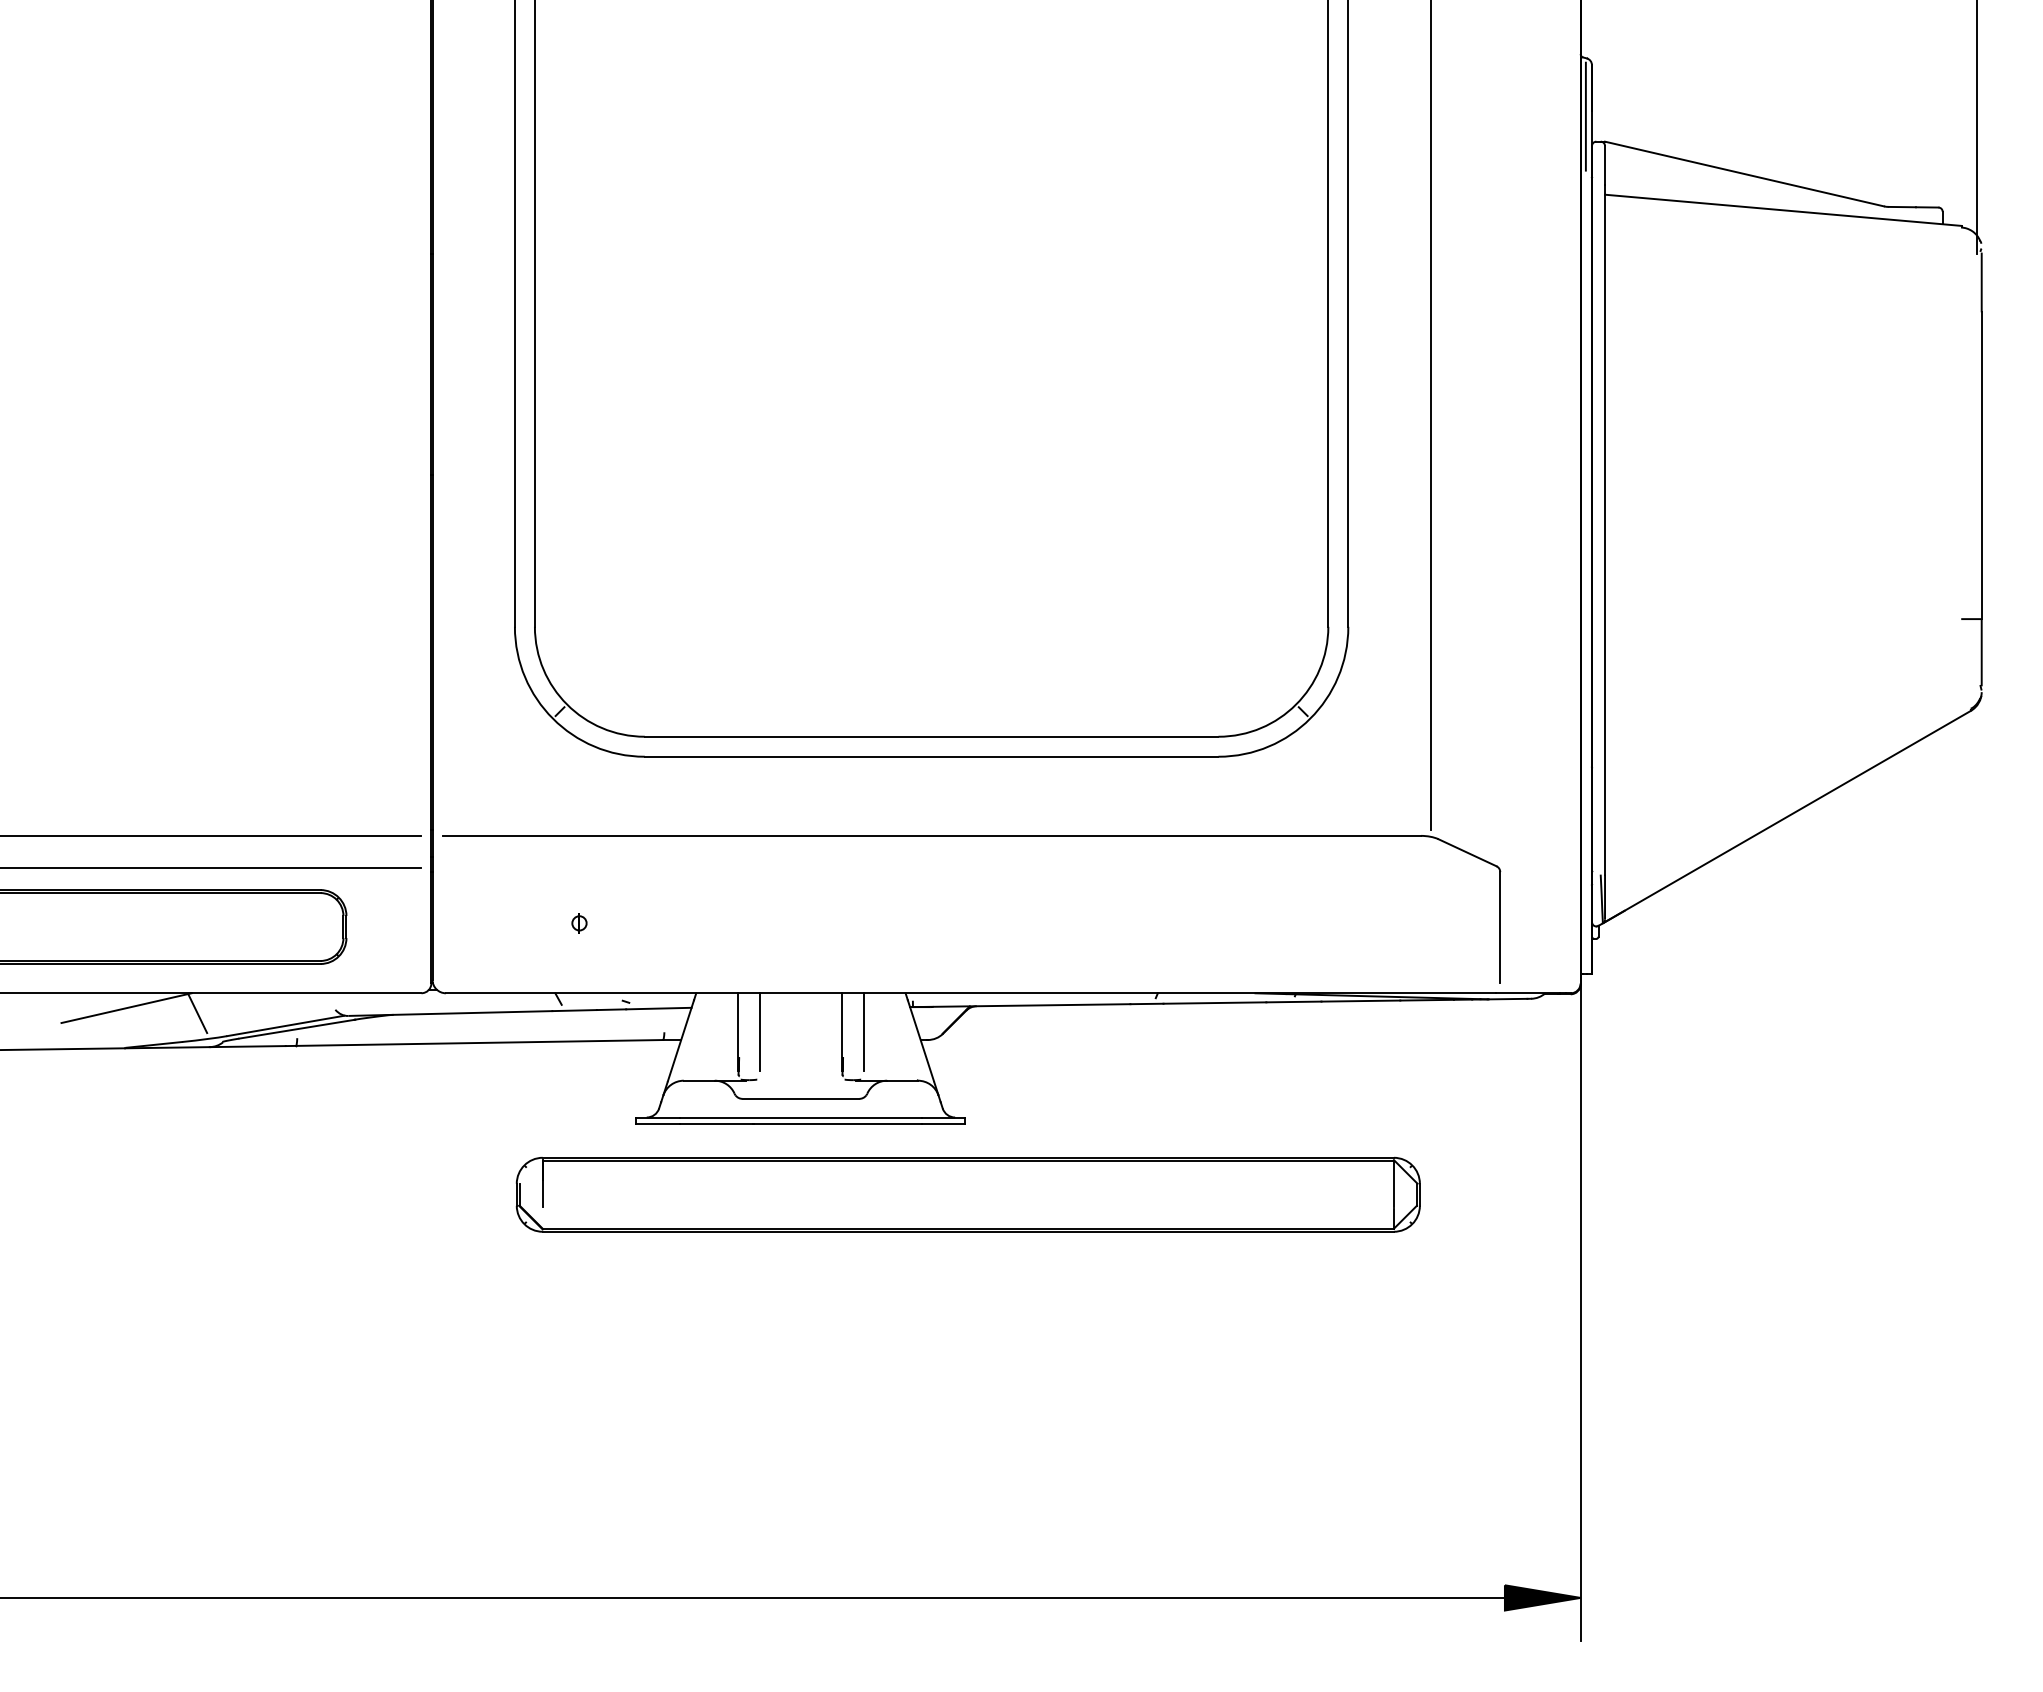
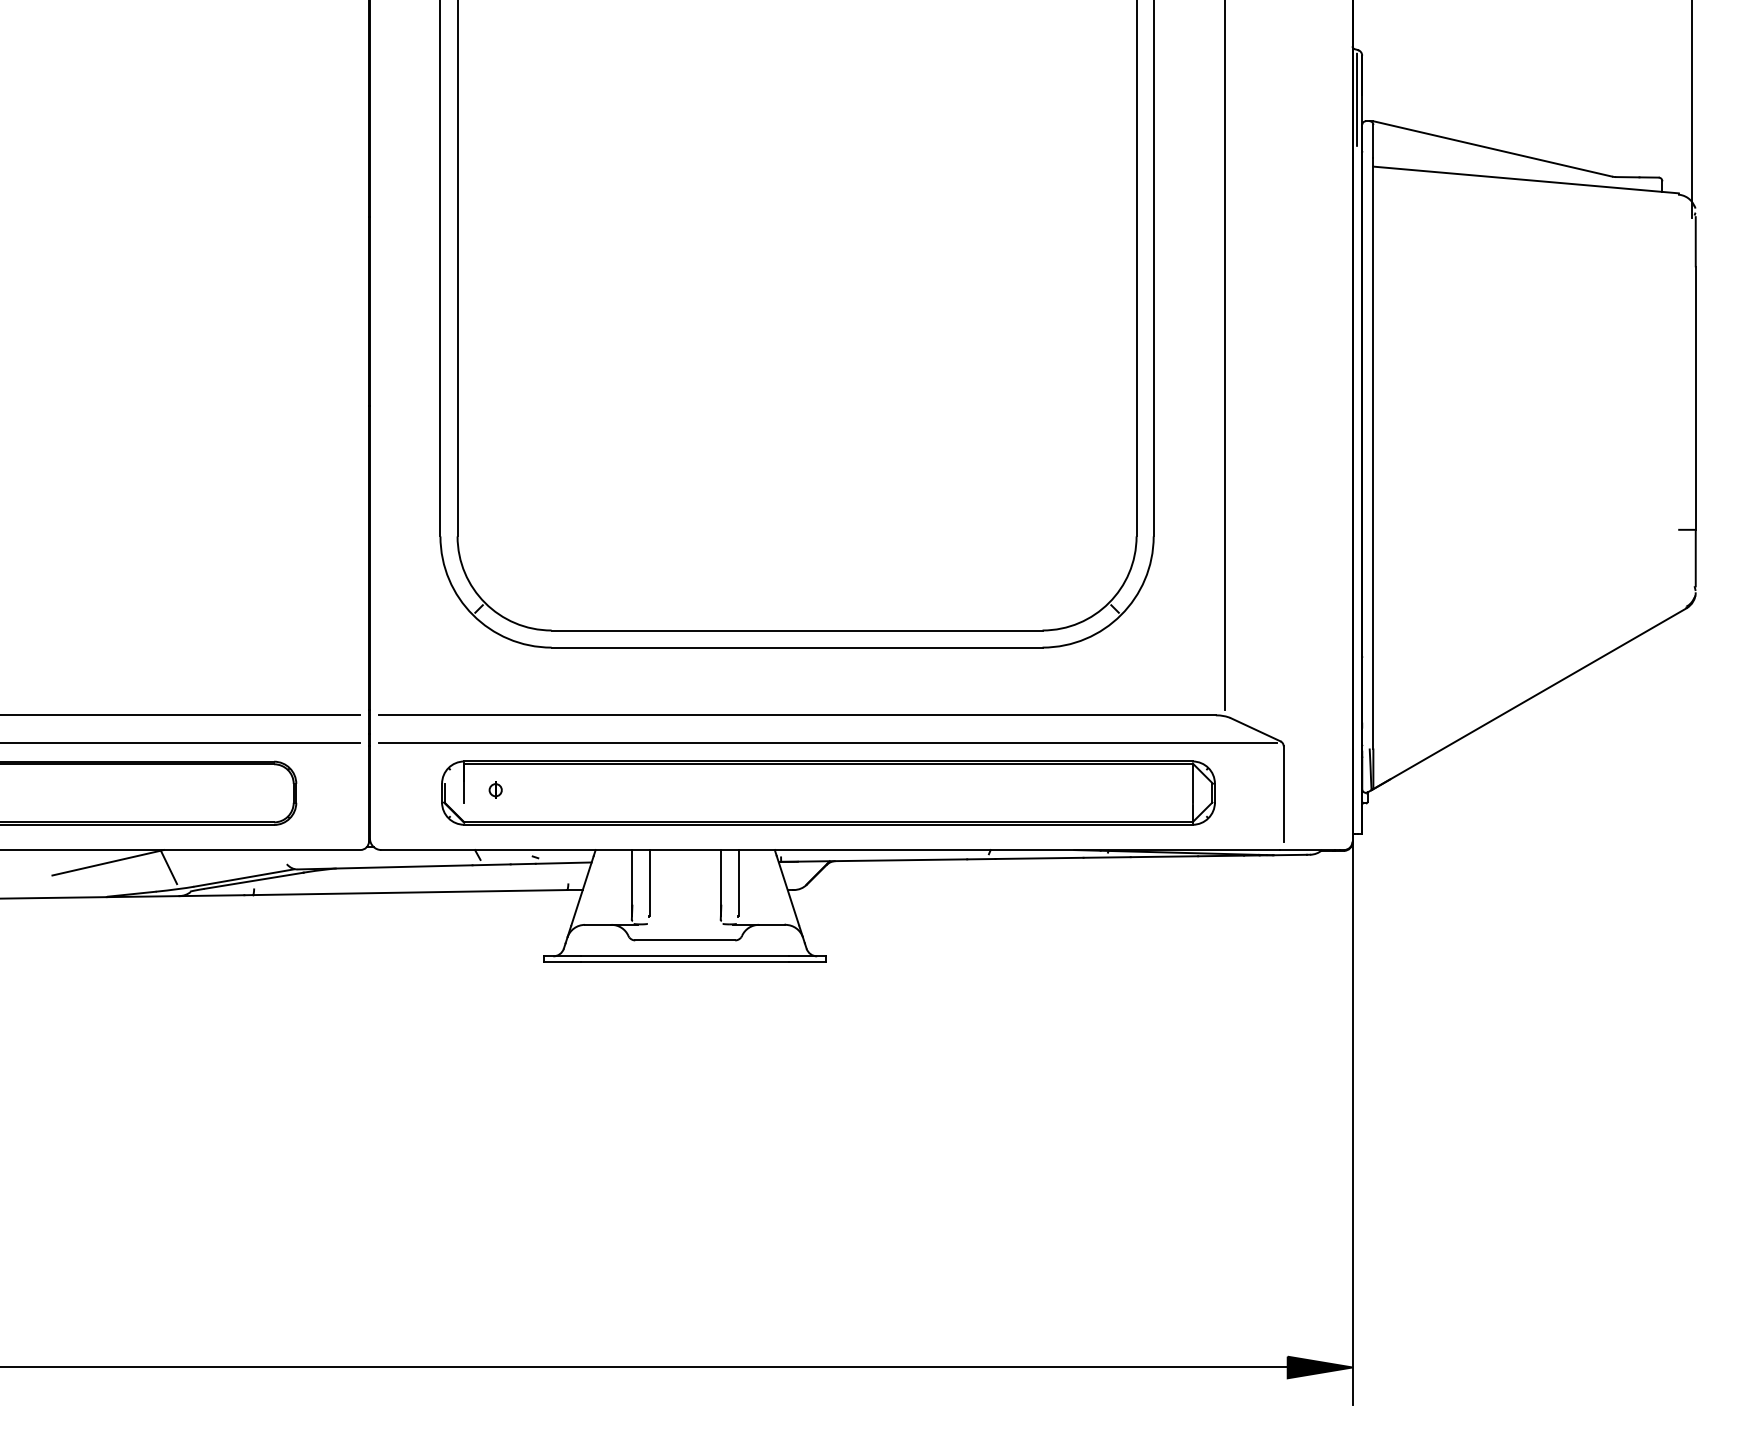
line: (967, 868) -> (827, 743), added
part: (967, 1194) -> (827, 792), moved

